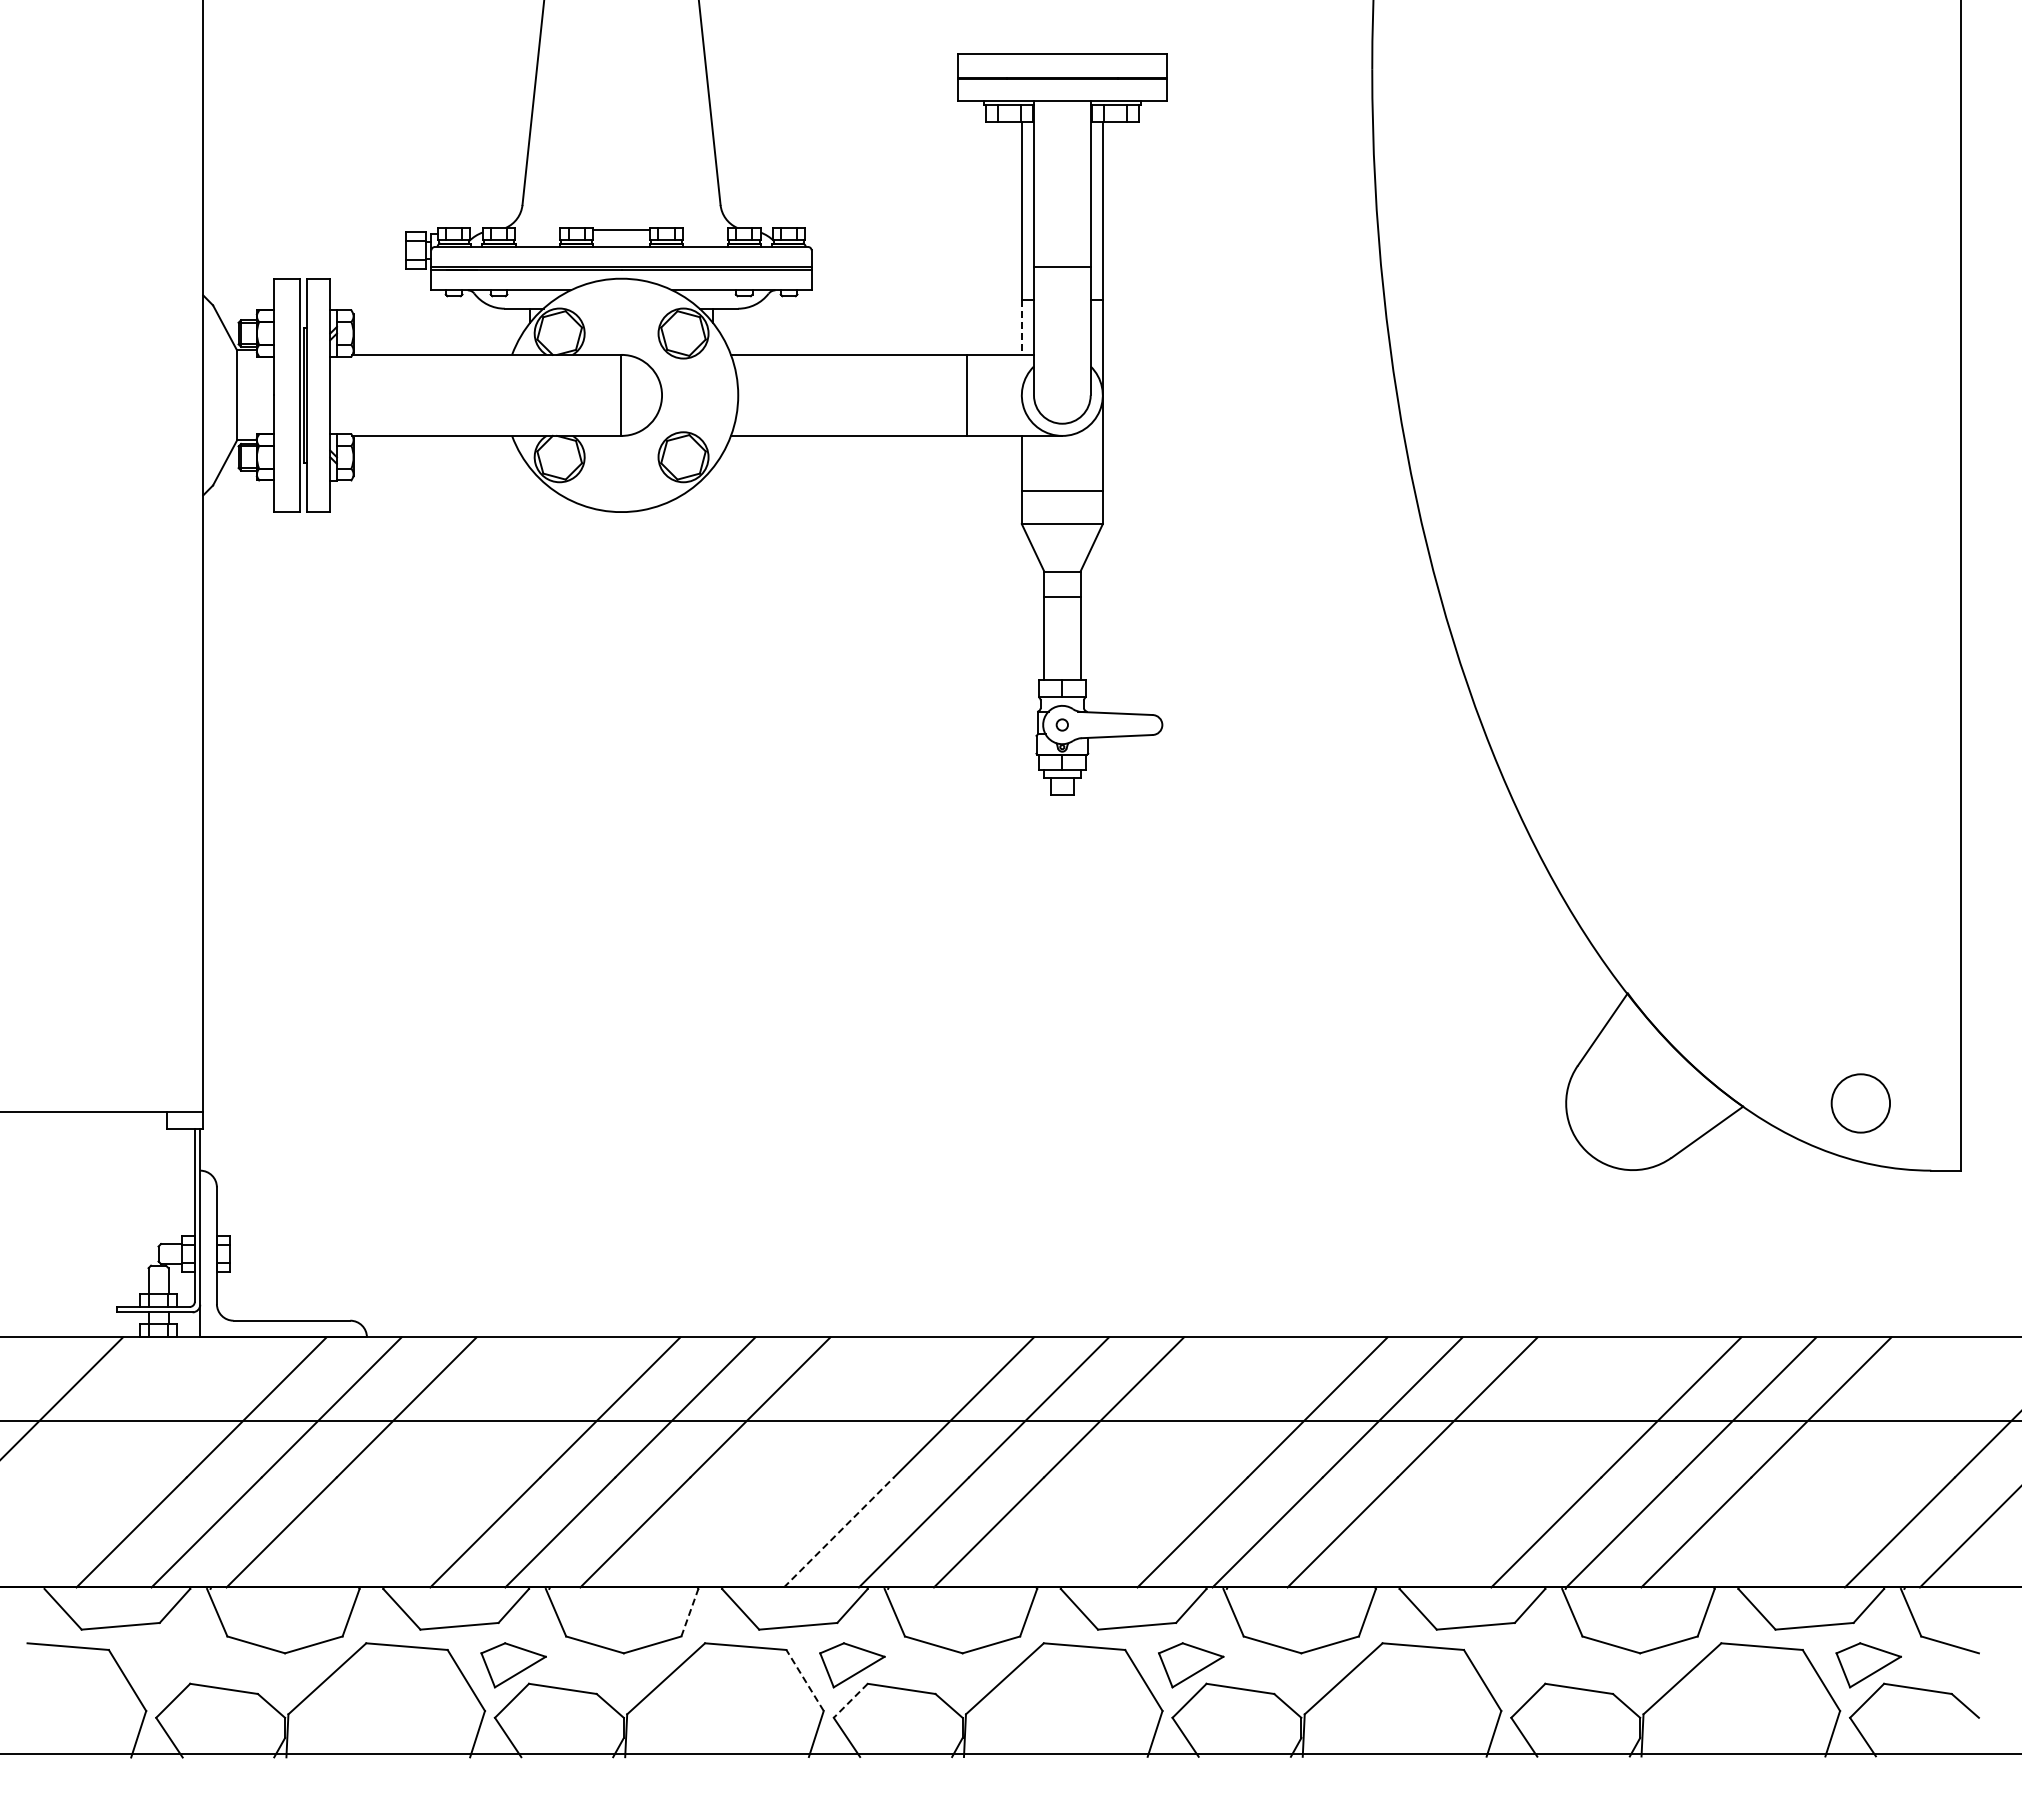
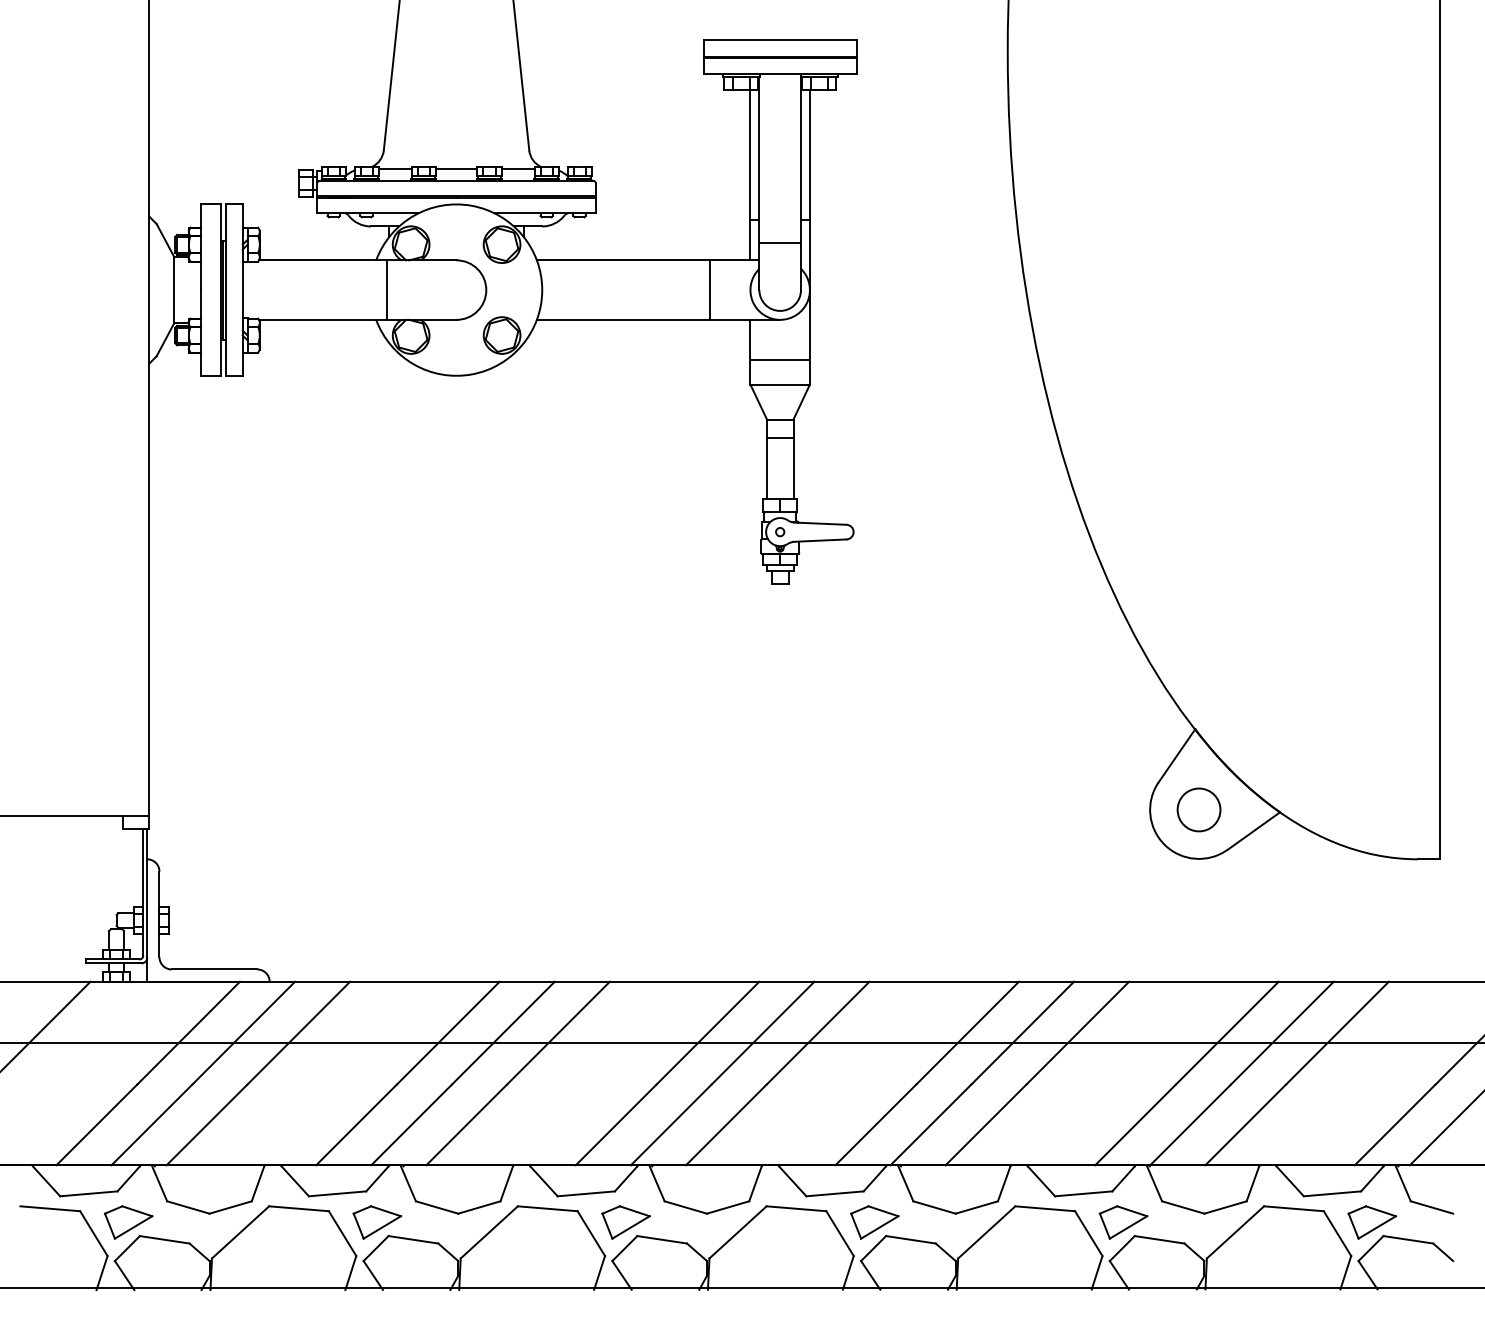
line: (537, 230) -> (394, 169), added
line: (704, 230) -> (517, 169), added
line: (1062, 266) -> (780, 243), moved
line: (1021, 327) -> (750, 240), dashed -> solid
line: (621, 394) -> (386, 289), moved
circle: (1860, 1103) -> (1198, 810), moved
line: (838, 1532) -> (615, 1124), dashed -> solid
line: (690, 1612) -> (507, 1183), dashed -> solid
part: (174, 1665) -> (128, 1222), added
part: (1529, 1665) -> (1123, 1222), added
line: (805, 1680) -> (591, 1233), dashed -> solid
line: (850, 1701) -> (624, 1249), dashed -> solid

